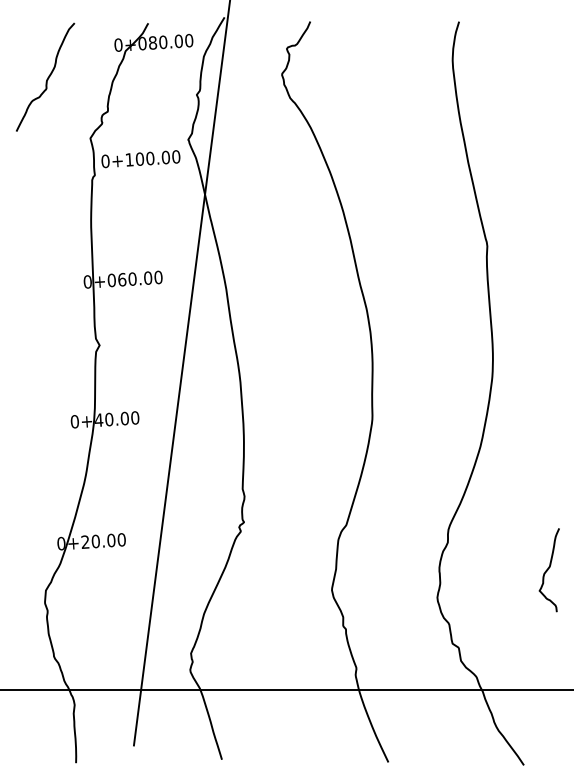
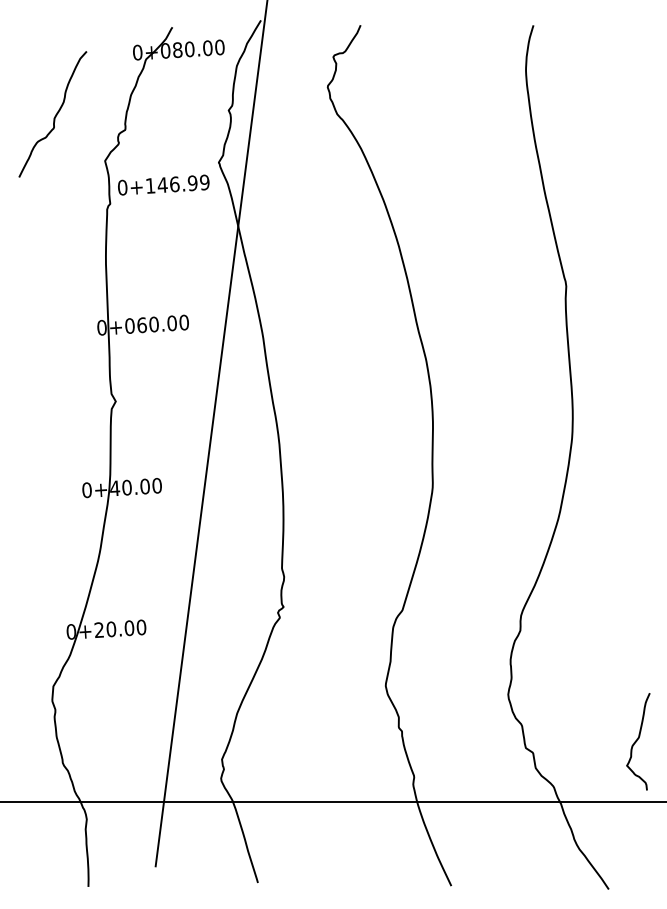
curve: (47, 77) -> (55, 114), moved
text: (157, 157) -> (183, 183), 0+100.00 -> 0+146.99
curve: (548, 570) -> (637, 742), moved

